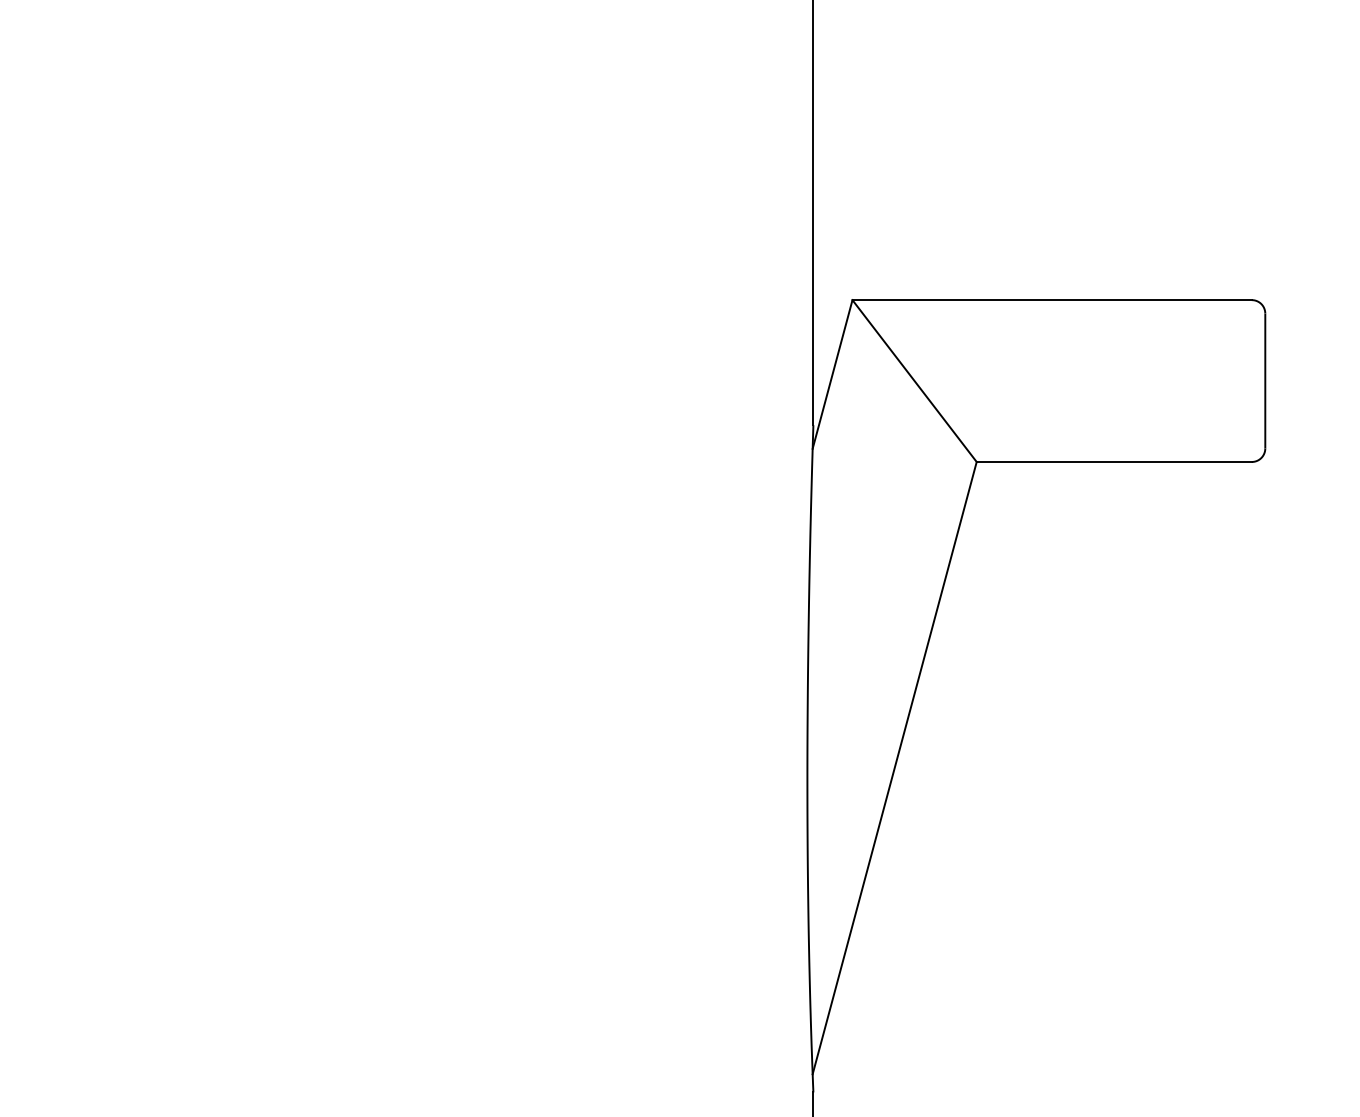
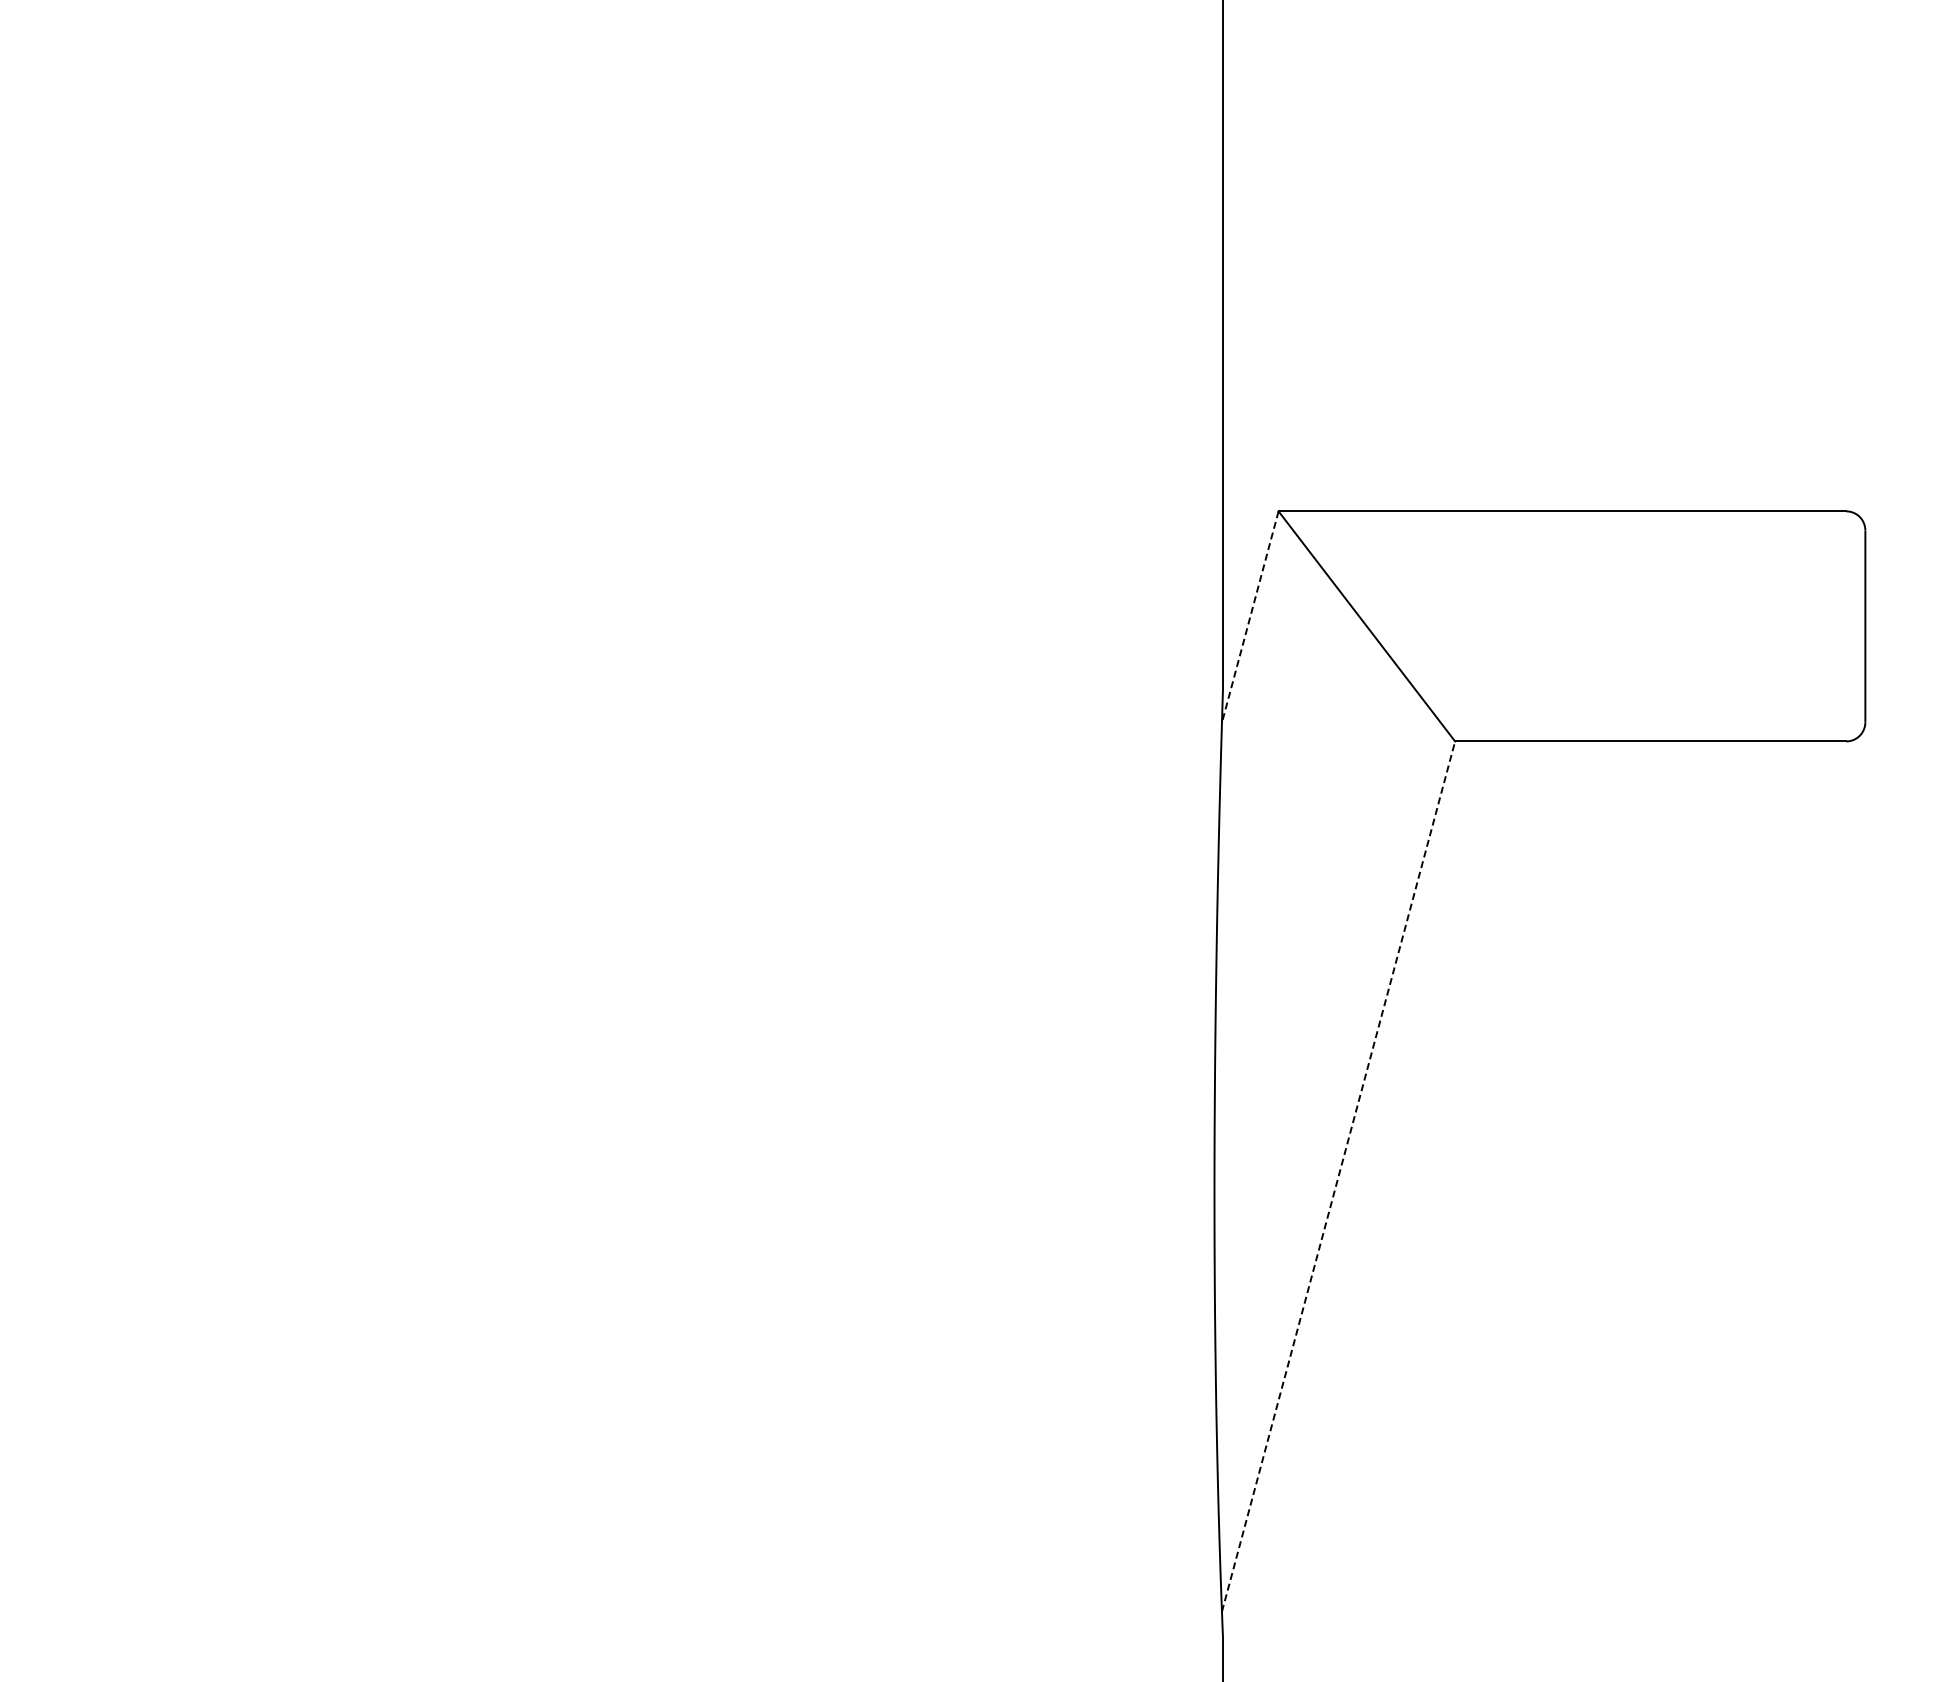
line: (832, 374) -> (1250, 617), solid -> dashed
line: (894, 768) -> (1338, 1176), solid -> dashed

